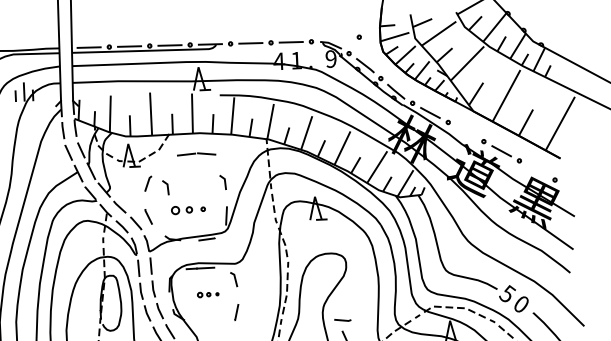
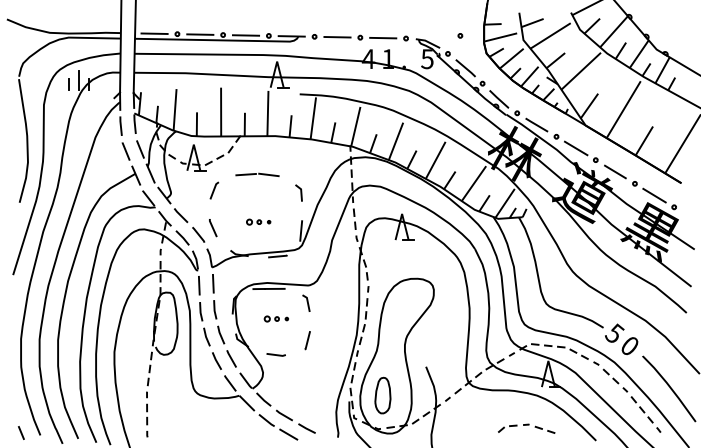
text: (331, 59) -> (427, 59), 9 -> 5
line: (465, 132) -> (575, 148), added
part: (196, 154) -> (257, 174), moved
line: (537, 170) -> (654, 195), added
line: (167, 187) -> (235, 195), removed
part: (188, 209) -> (258, 221), size x0.62
line: (342, 319) -> (275, 354), moved

